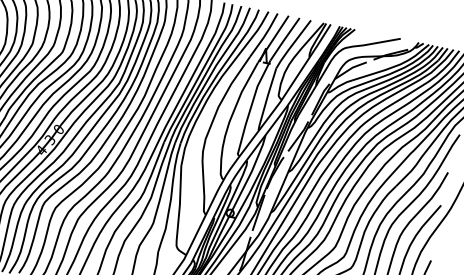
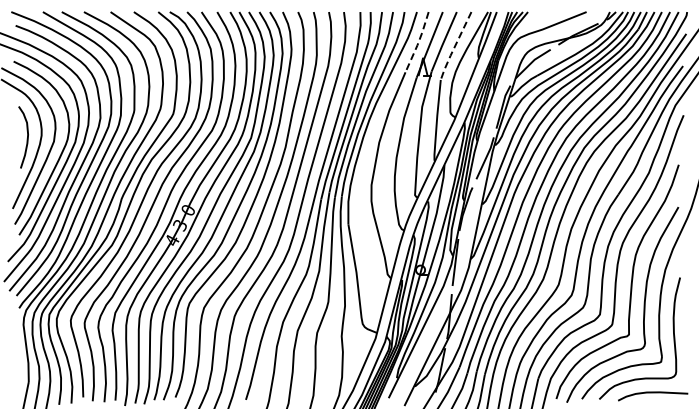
line: (264, 35) -> (418, 42), solid -> dashed
line: (292, 44) -> (454, 46), solid -> dashed

